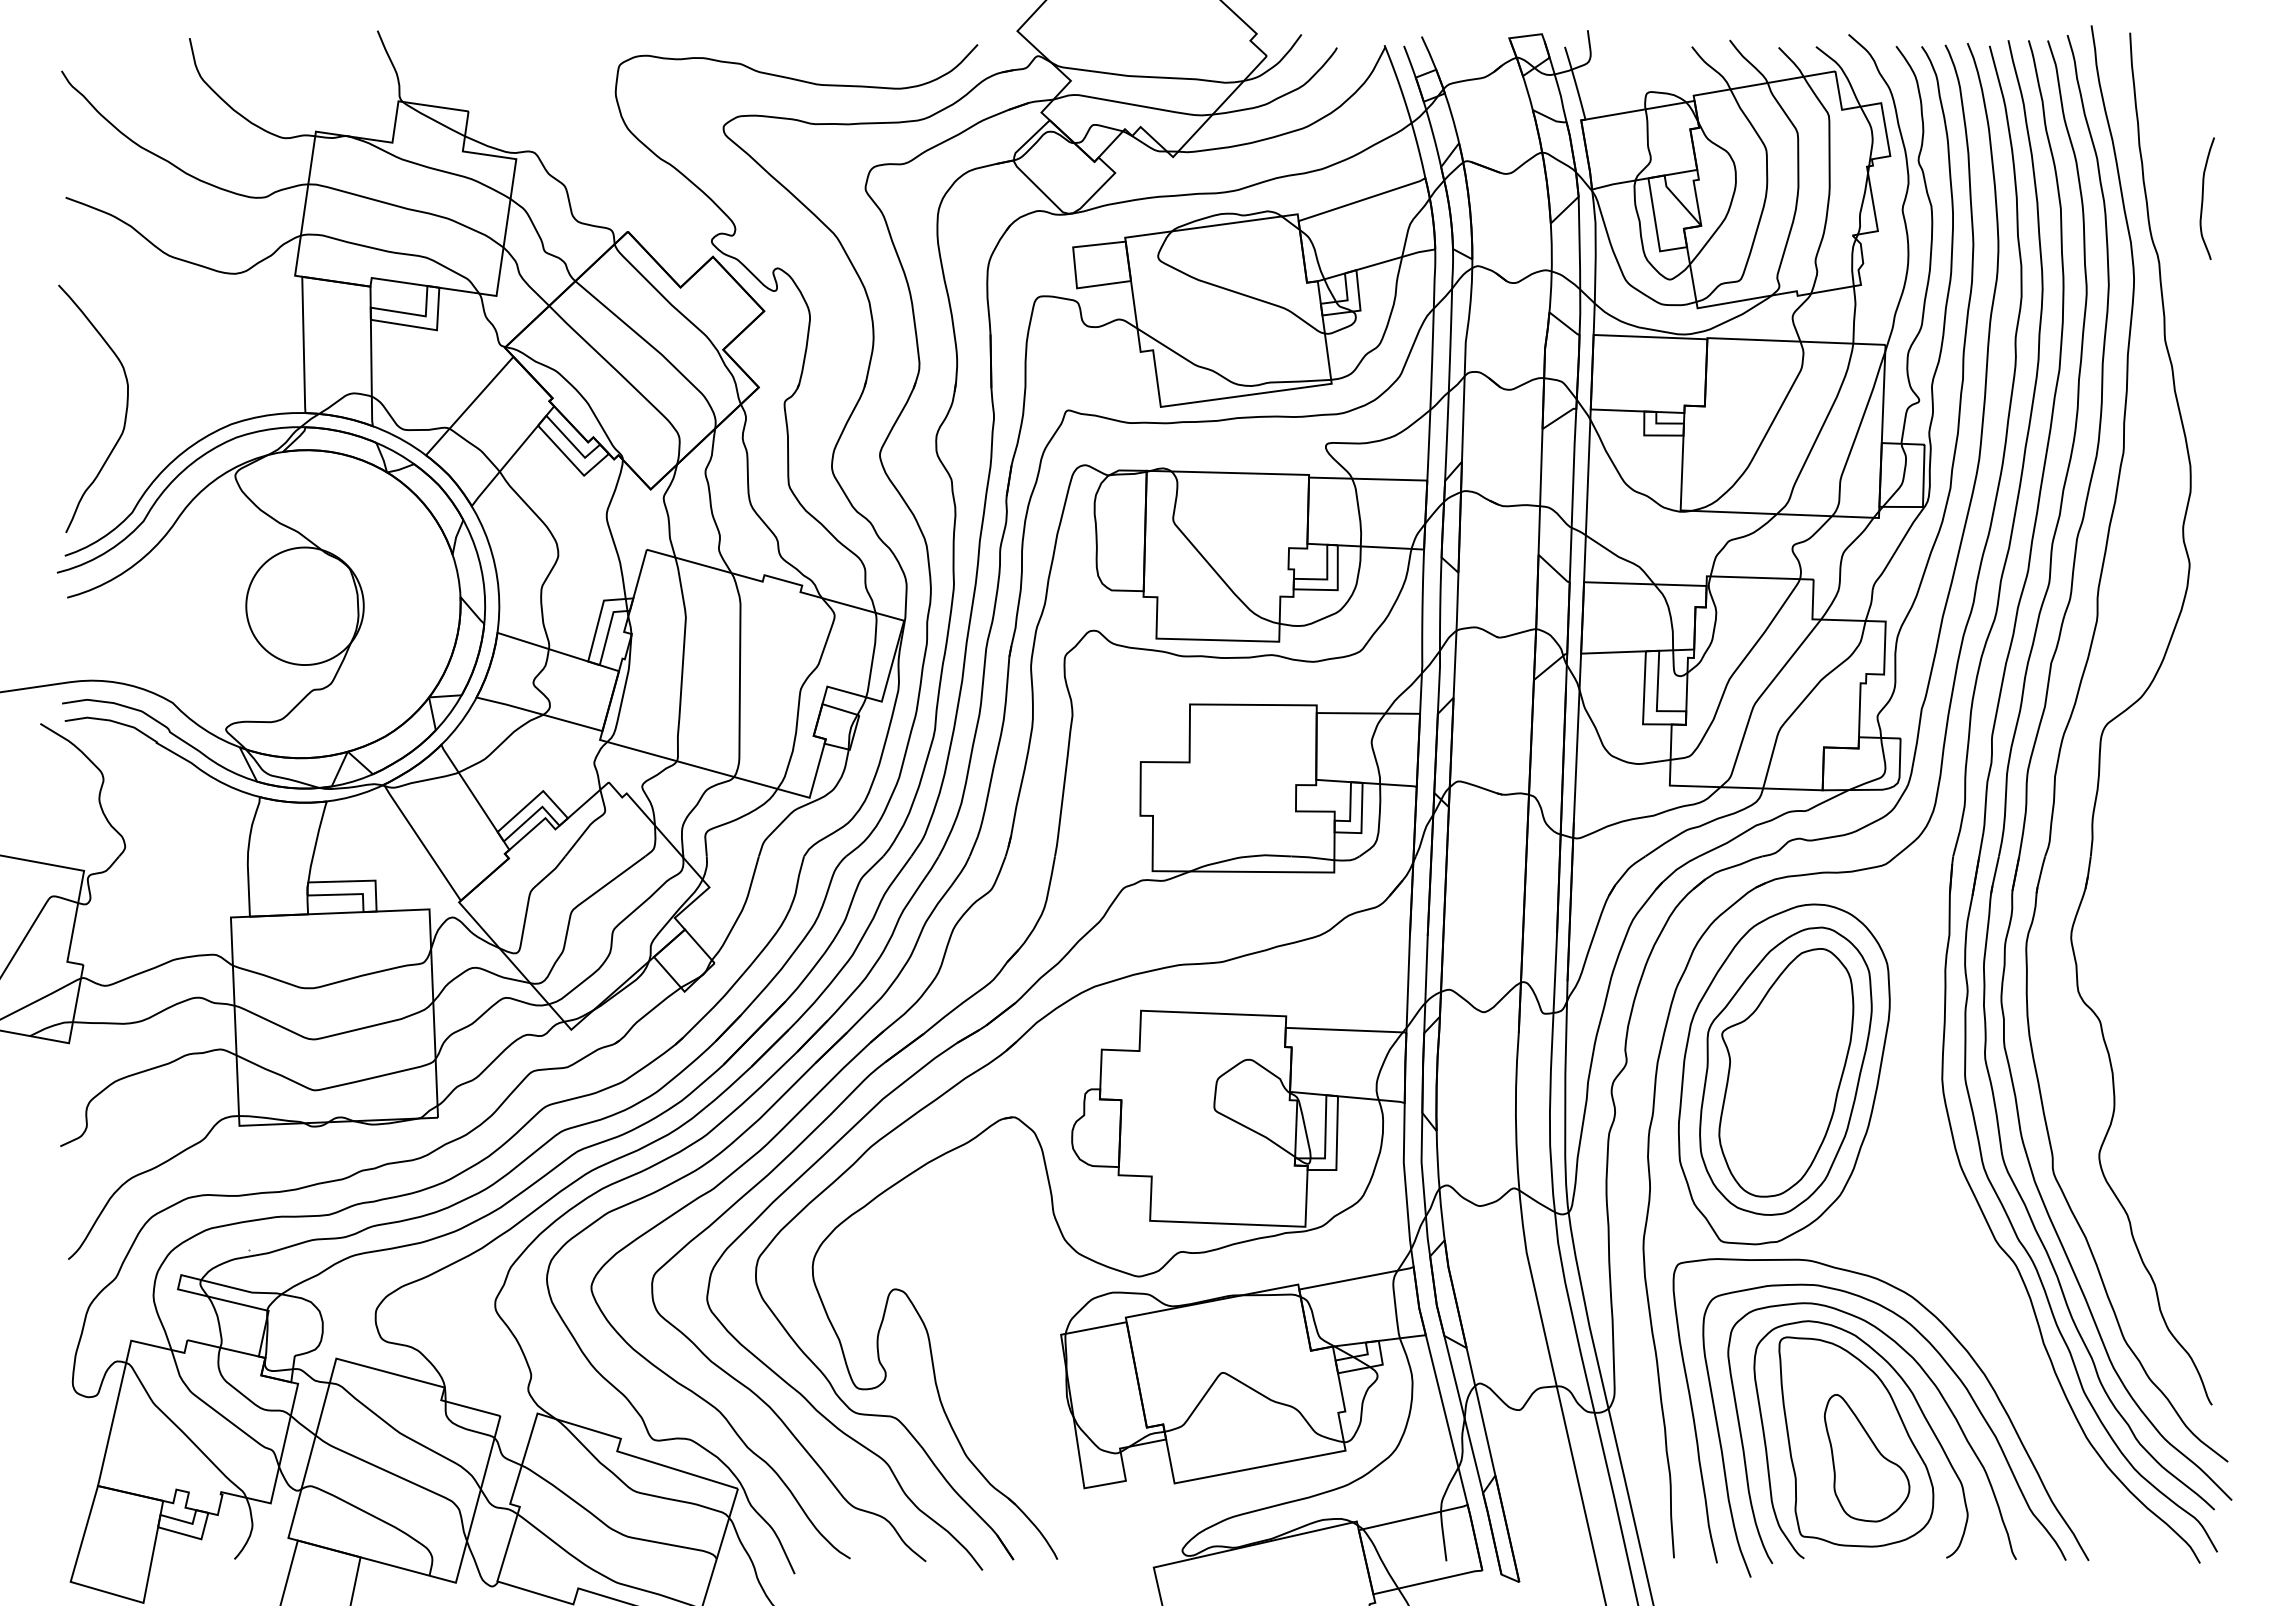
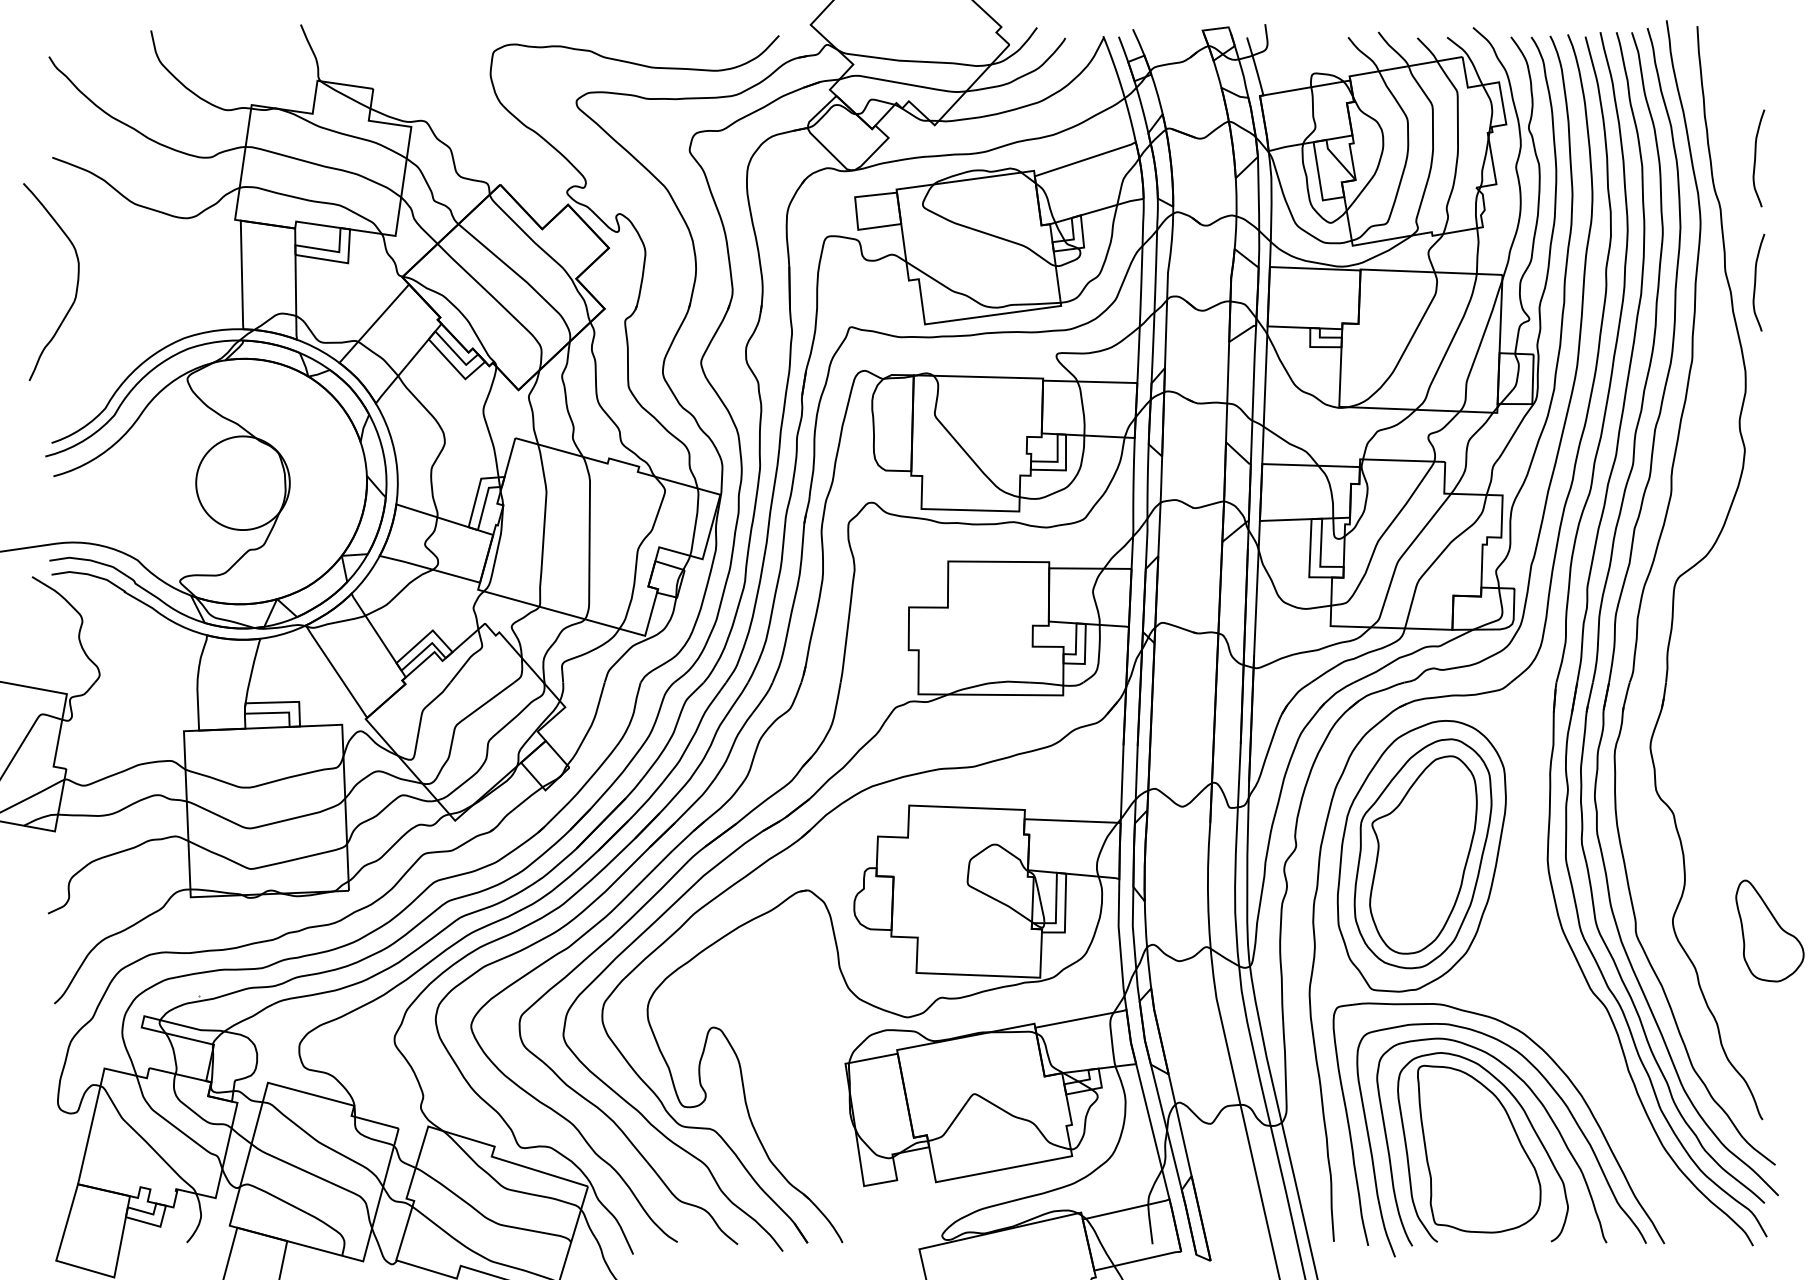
curve: (2203, 354) -> (1755, 282), added
curve: (125, 410) -> (76, 283), moved
part: (1866, 1458) -> (1769, 931), moved

